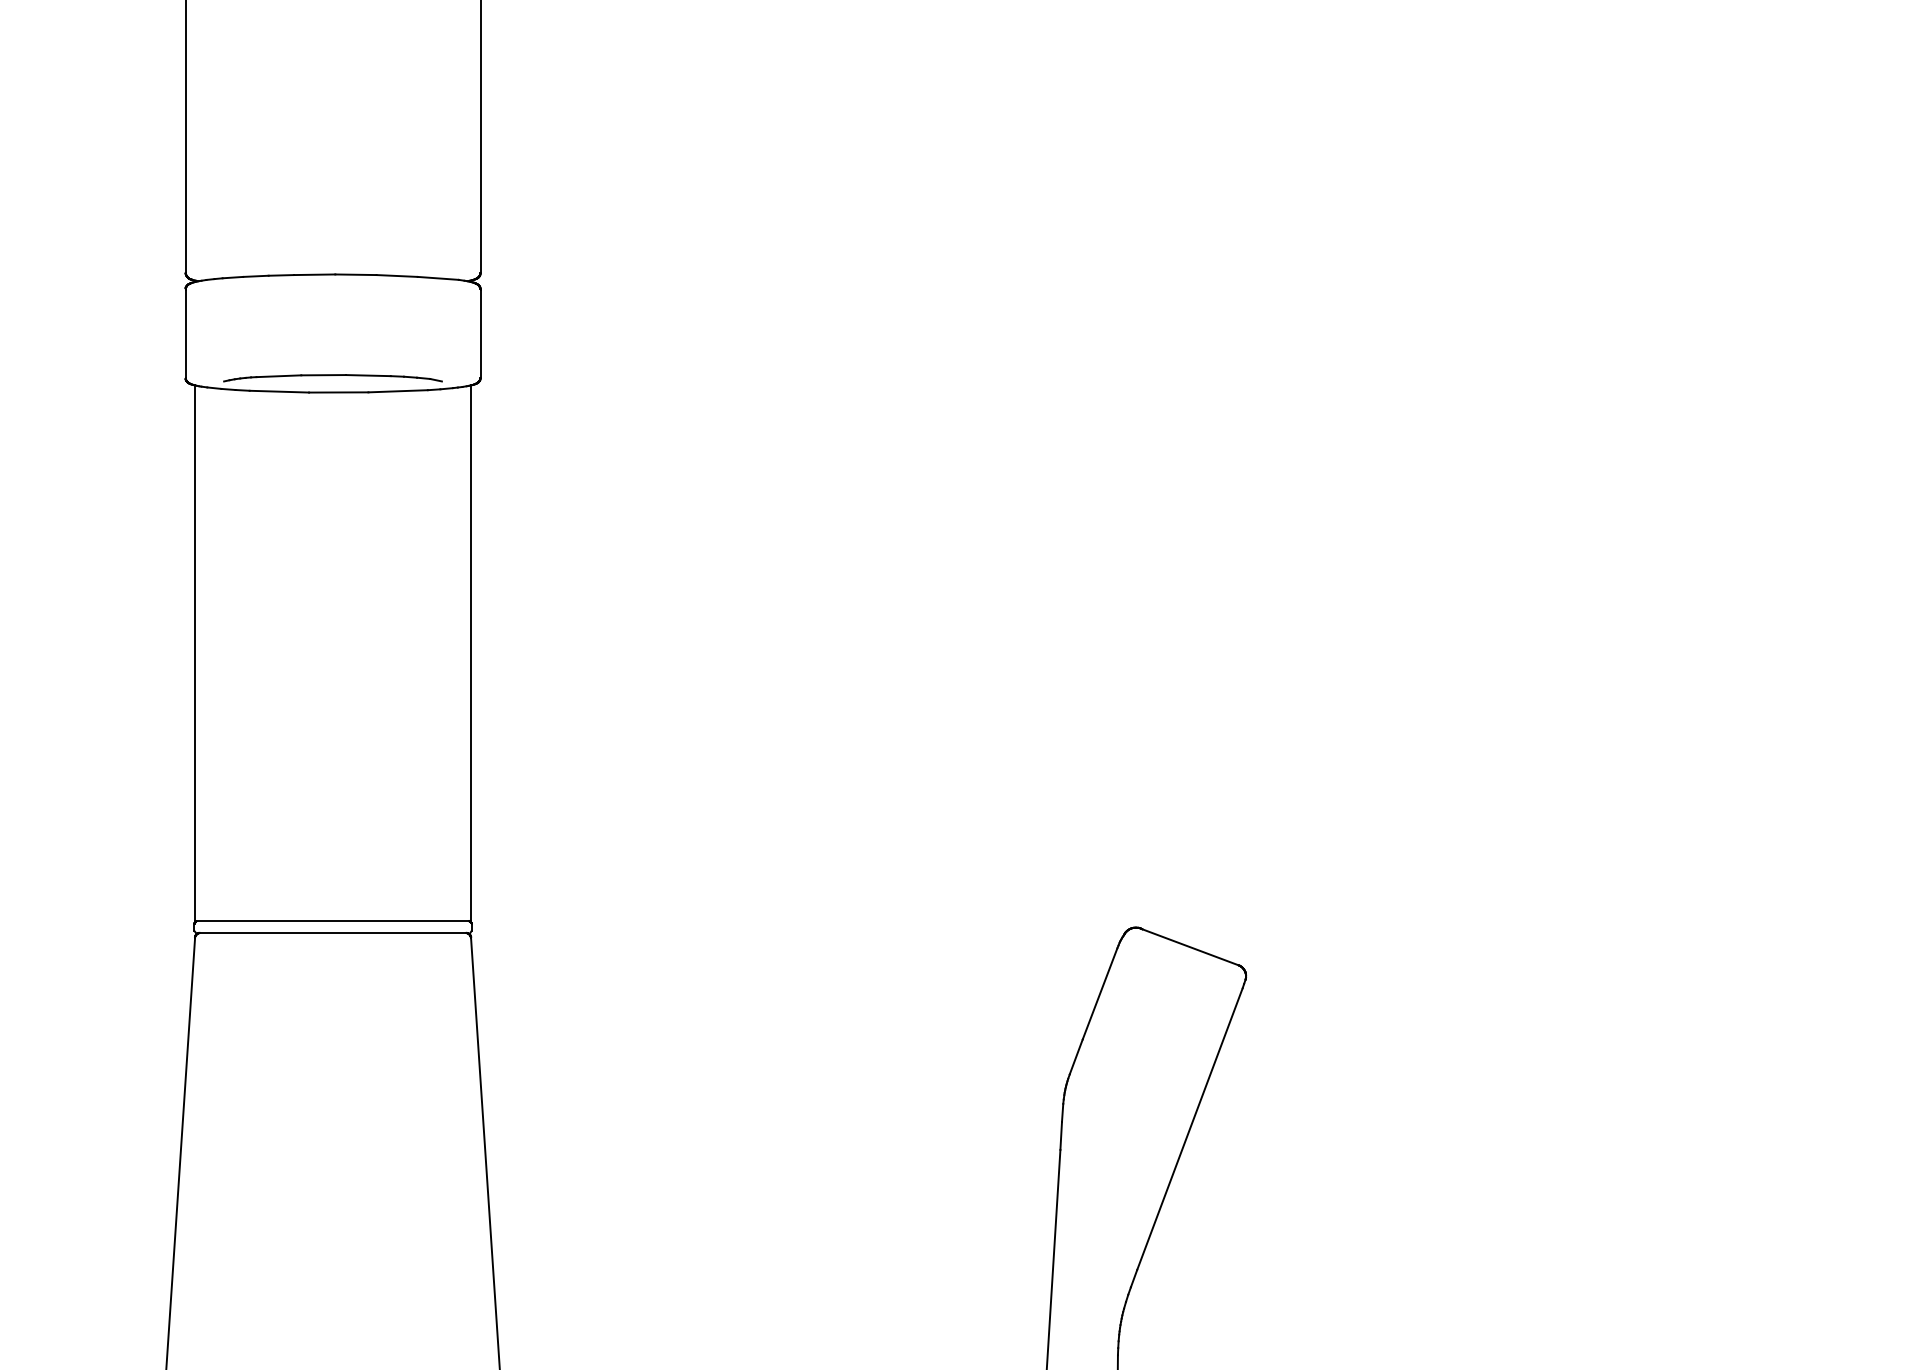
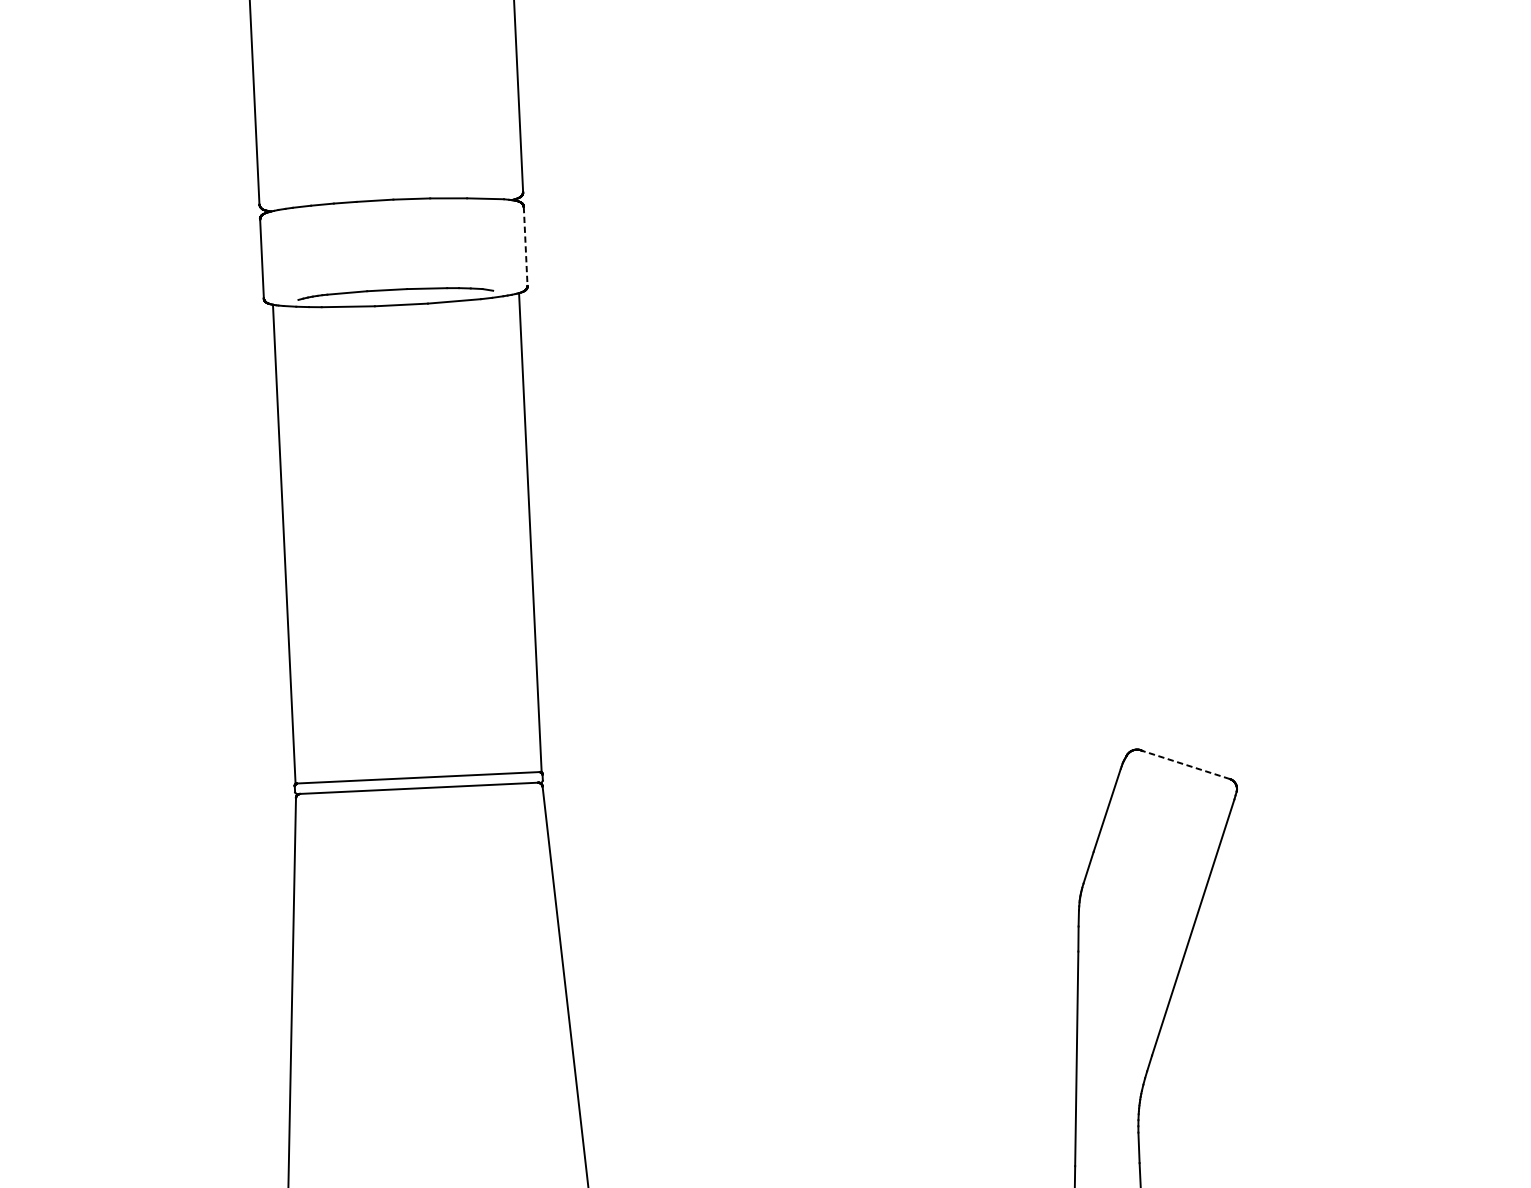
line: (480, 334) -> (525, 247), solid -> dashed
line: (1190, 947) -> (1186, 765), solid -> dashed

